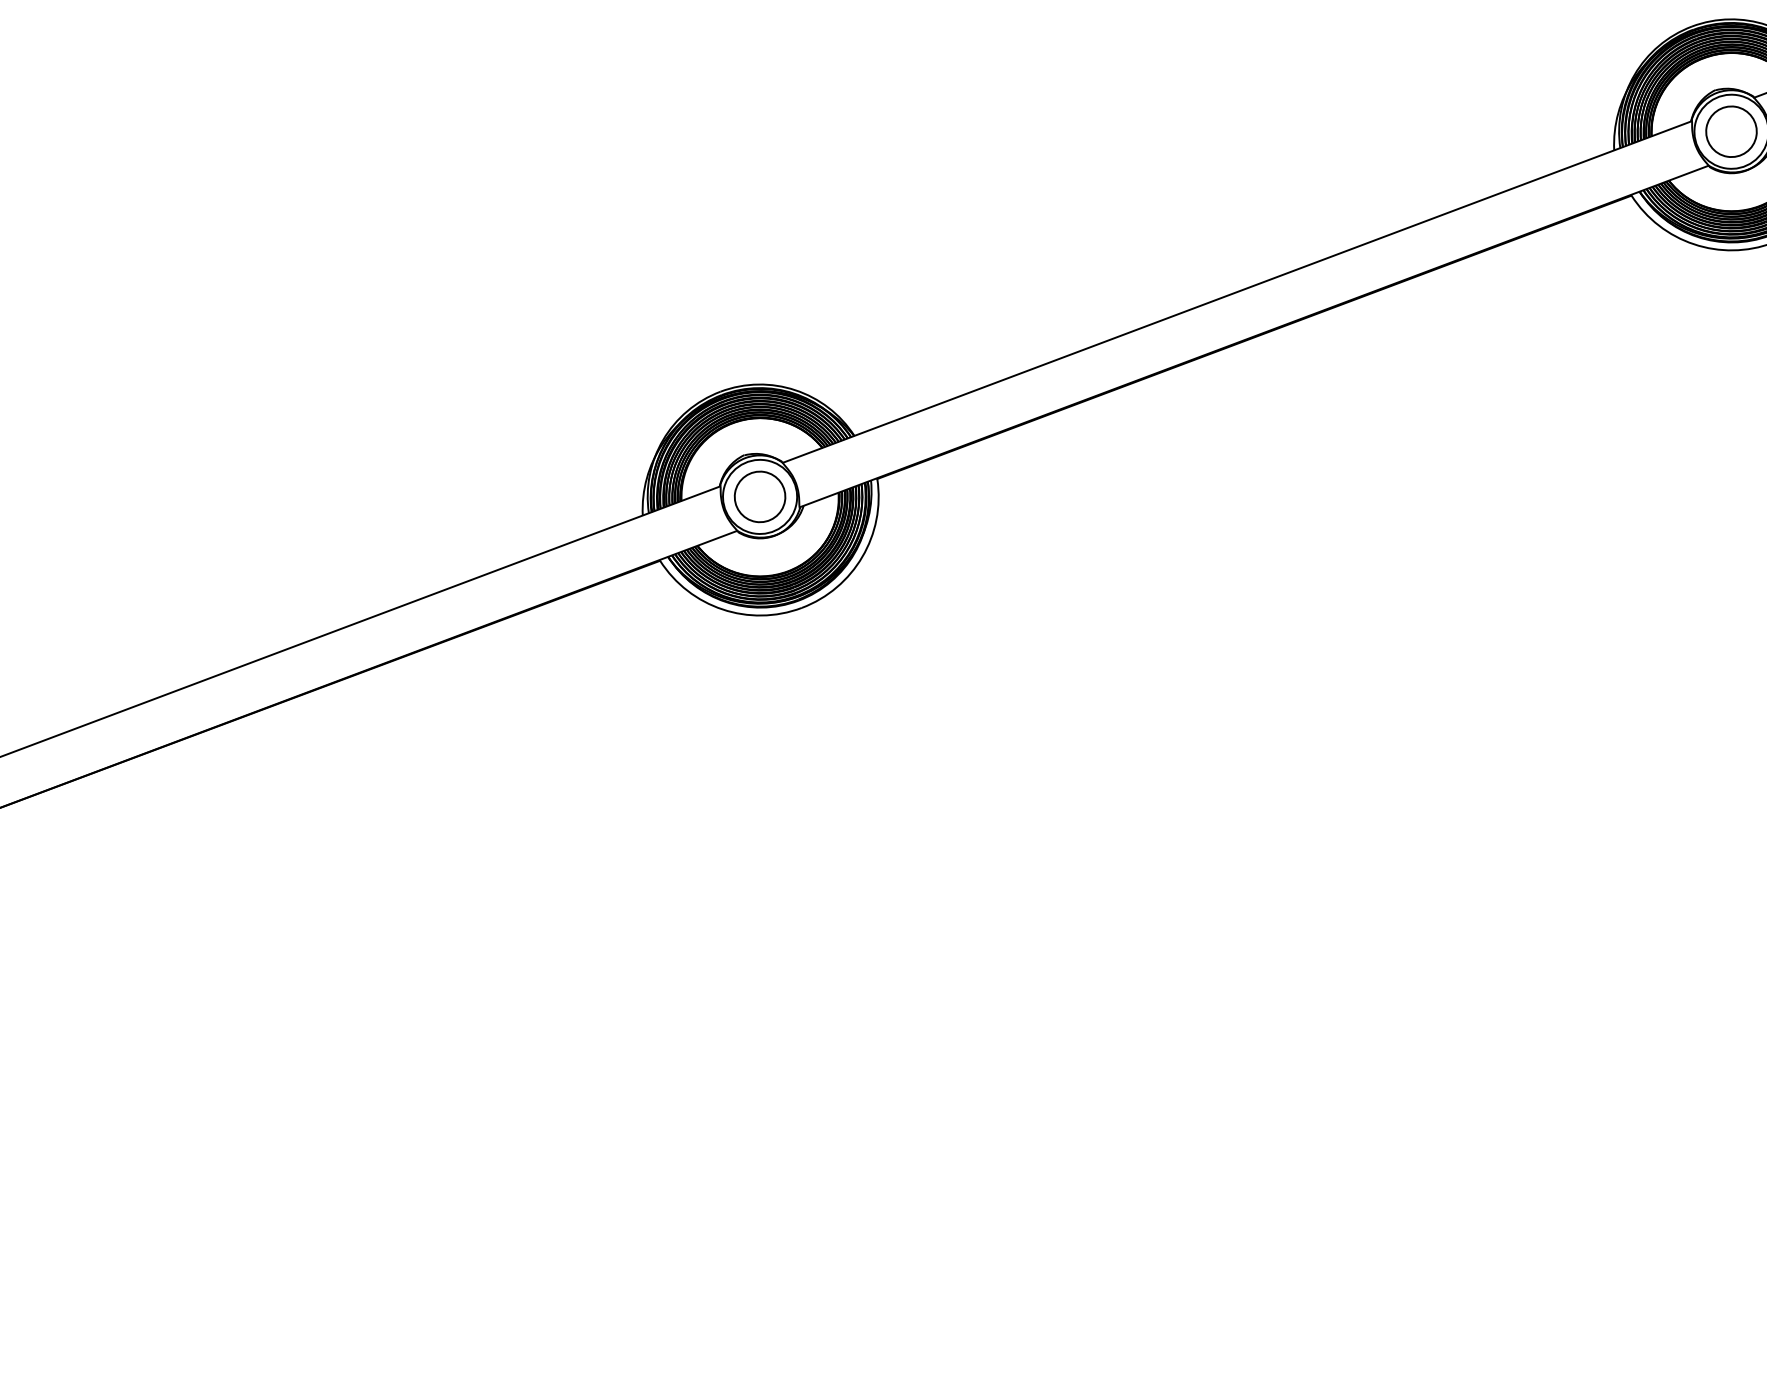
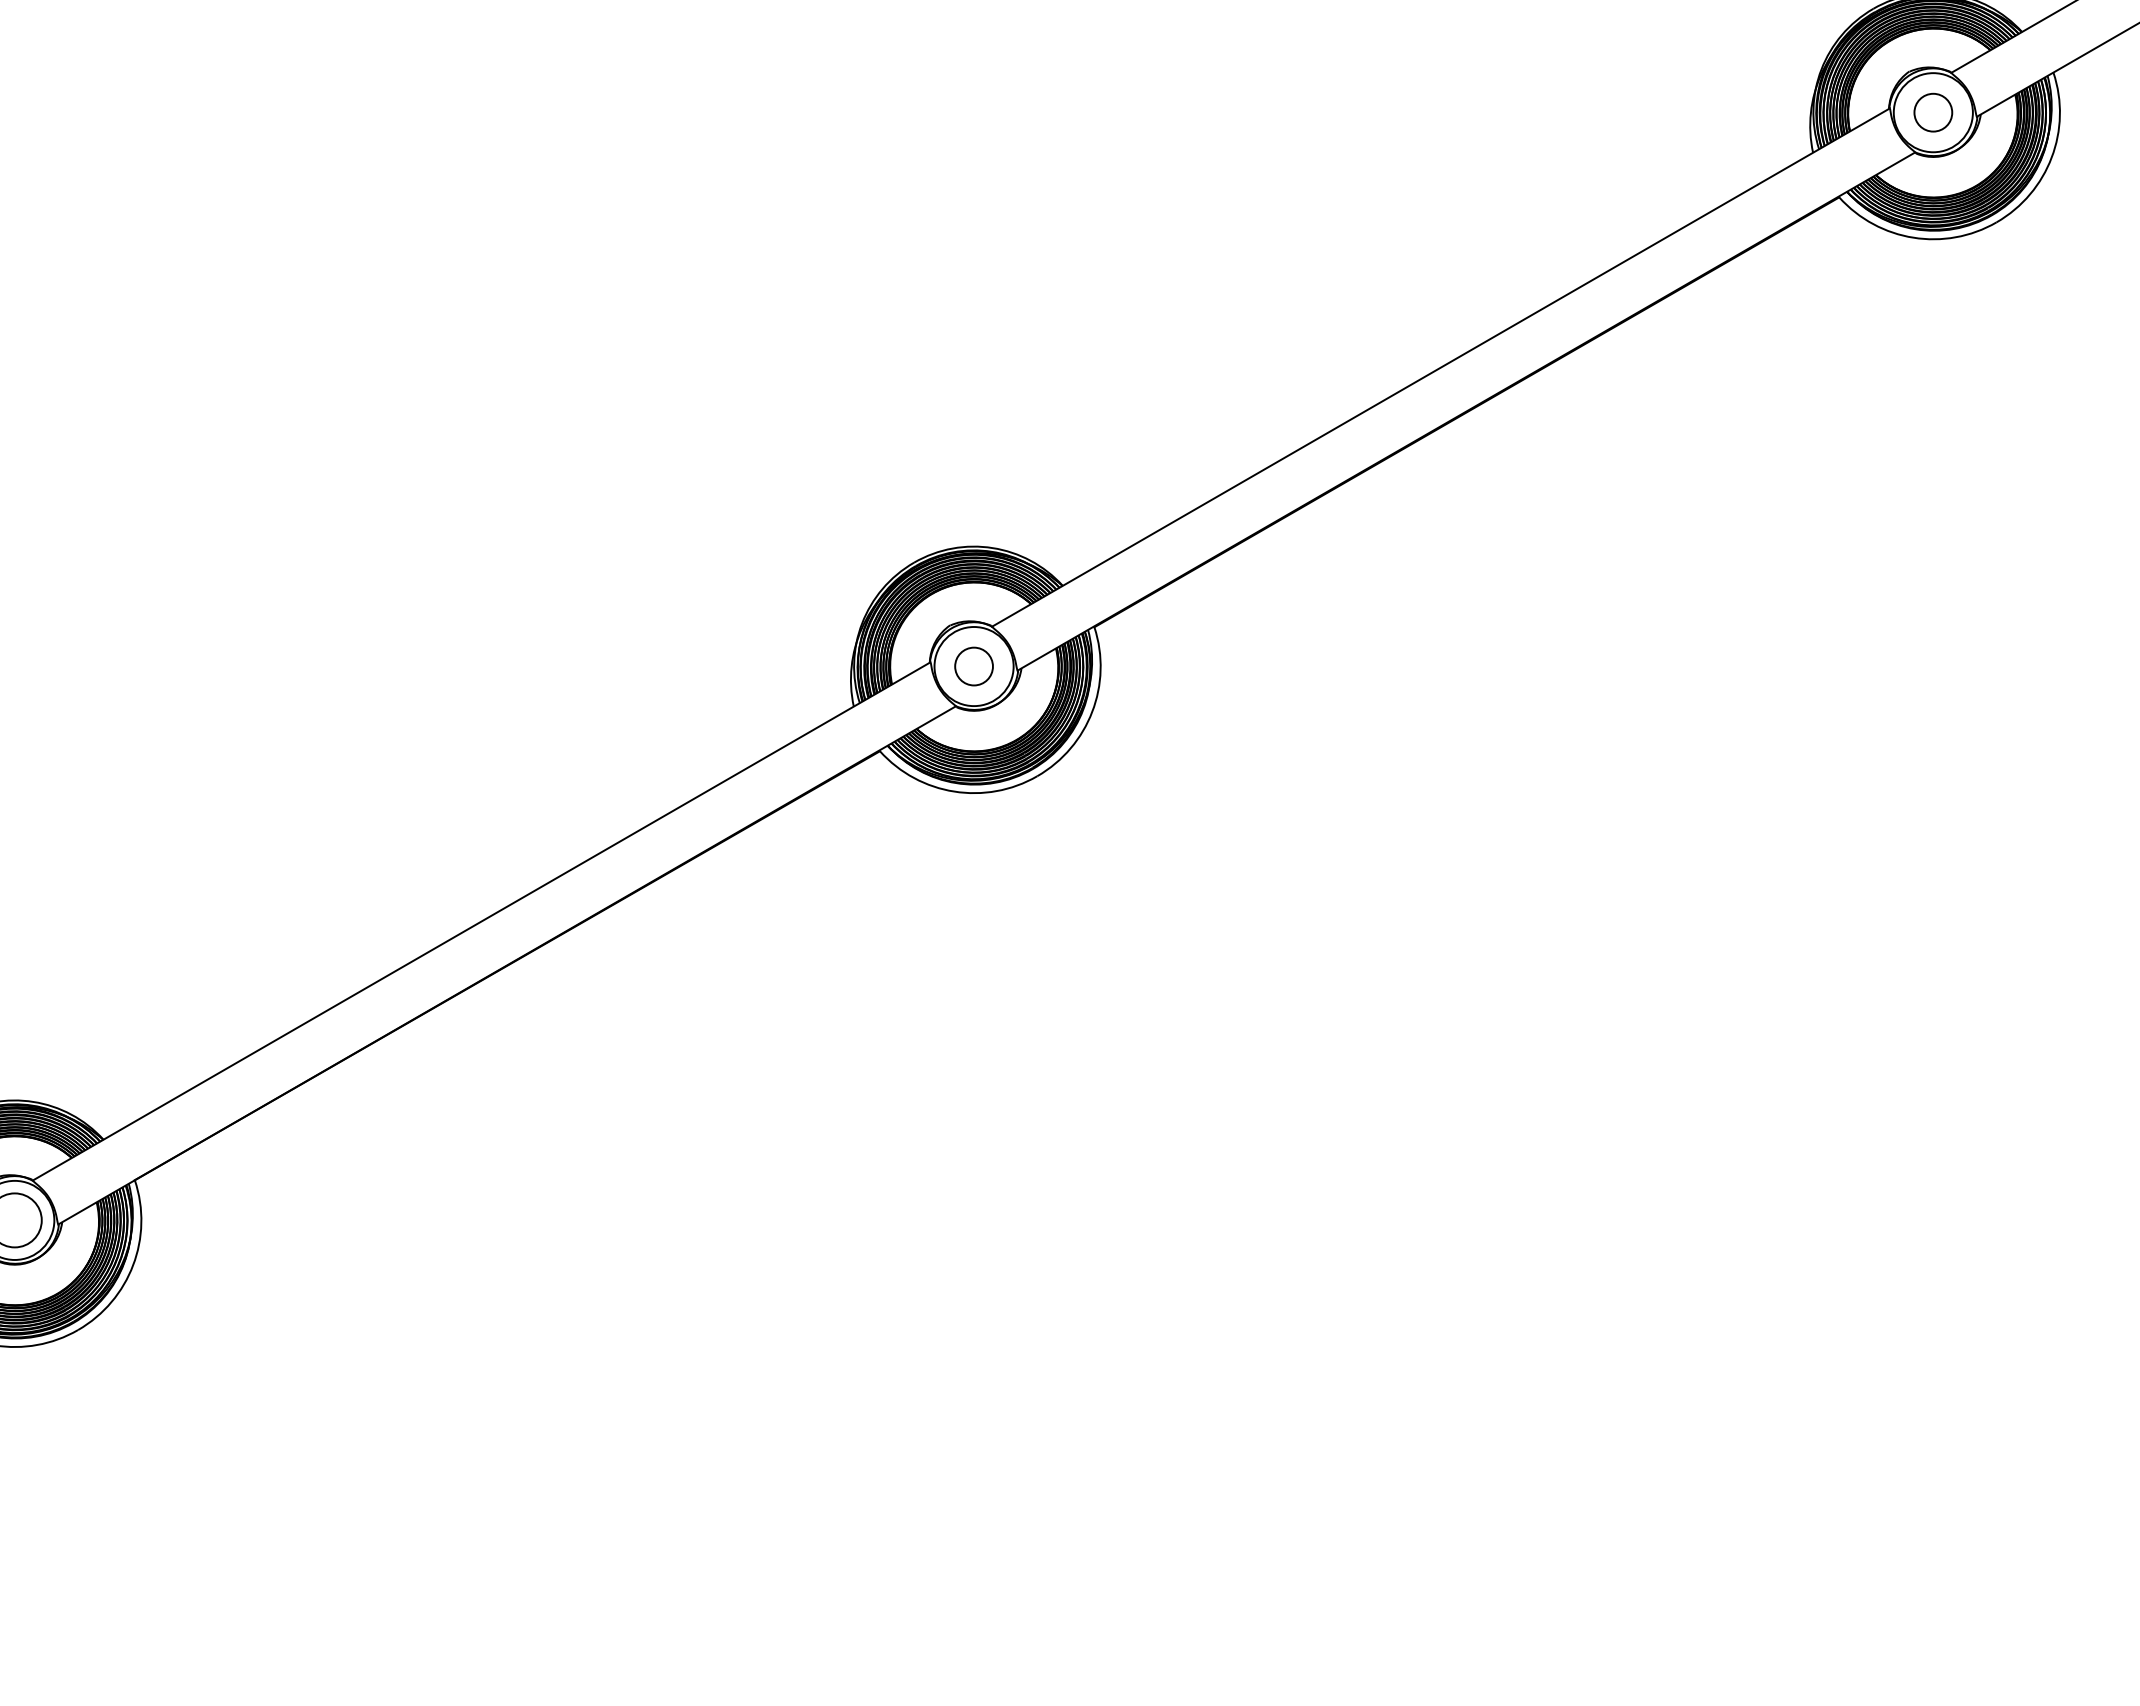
circle: (1731, 131) -> (1933, 112), size x0.7
circle: (760, 496) -> (974, 666), size x0.7

